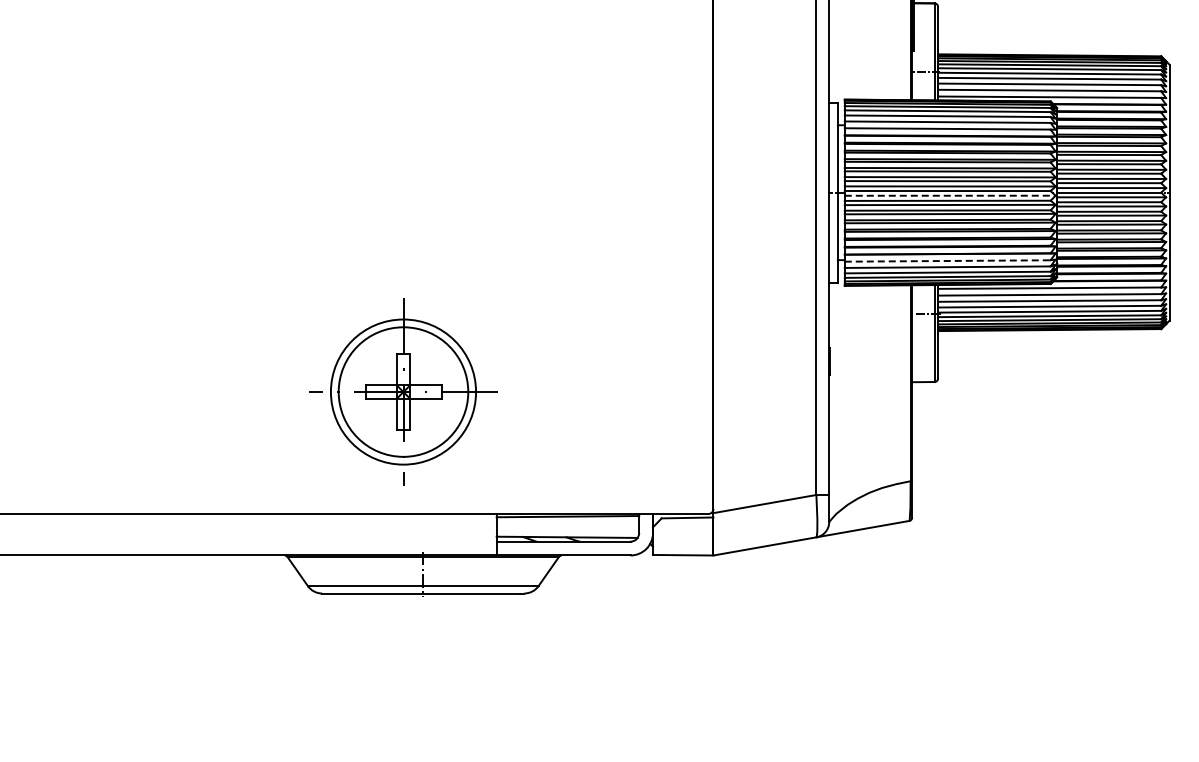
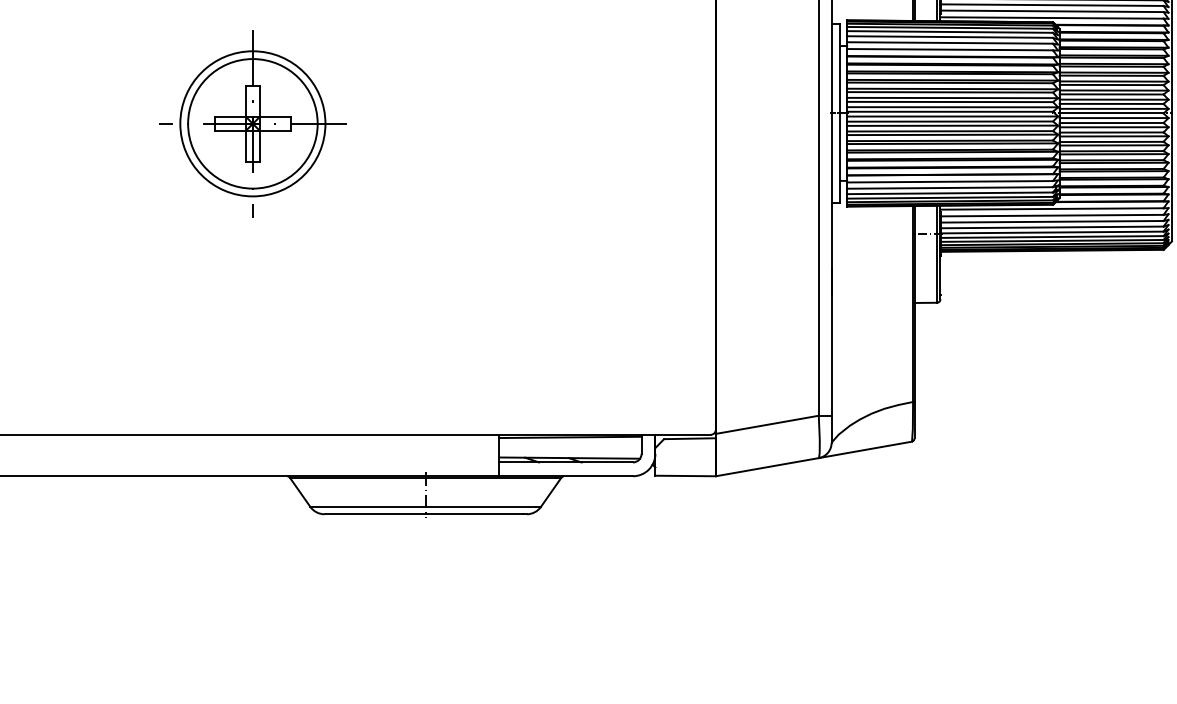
line: (950, 195) -> (952, 116), dashed -> solid
line: (947, 260) -> (949, 181), dashed -> solid
part: (403, 391) -> (252, 123), moved

